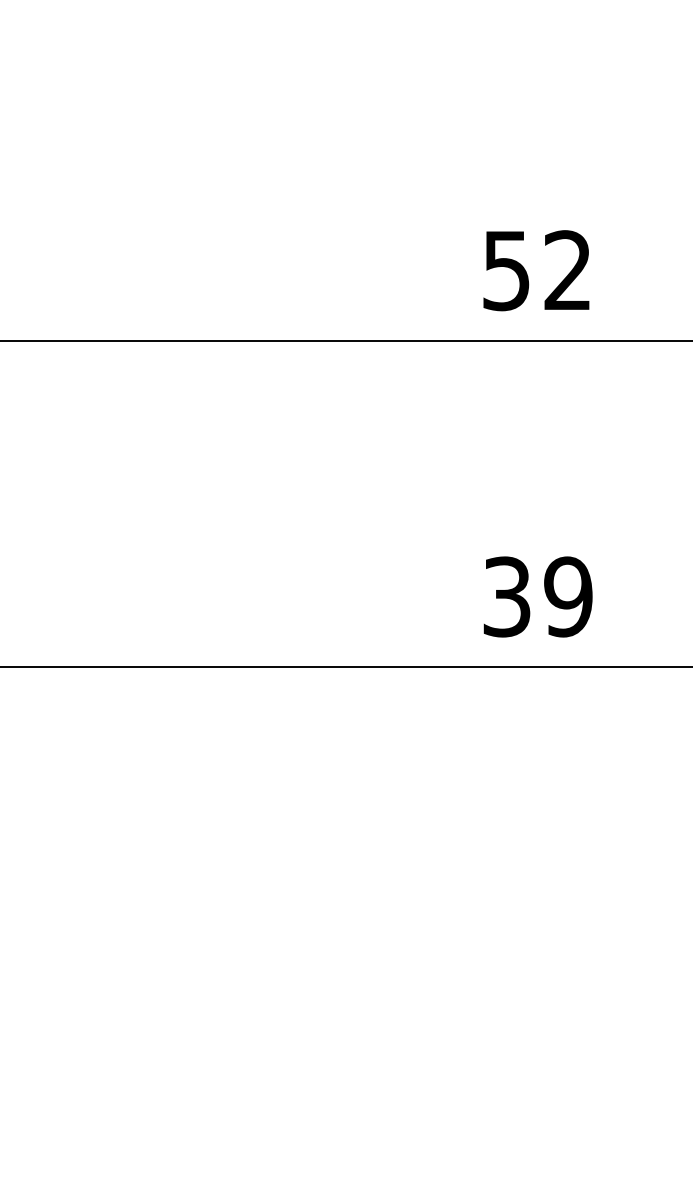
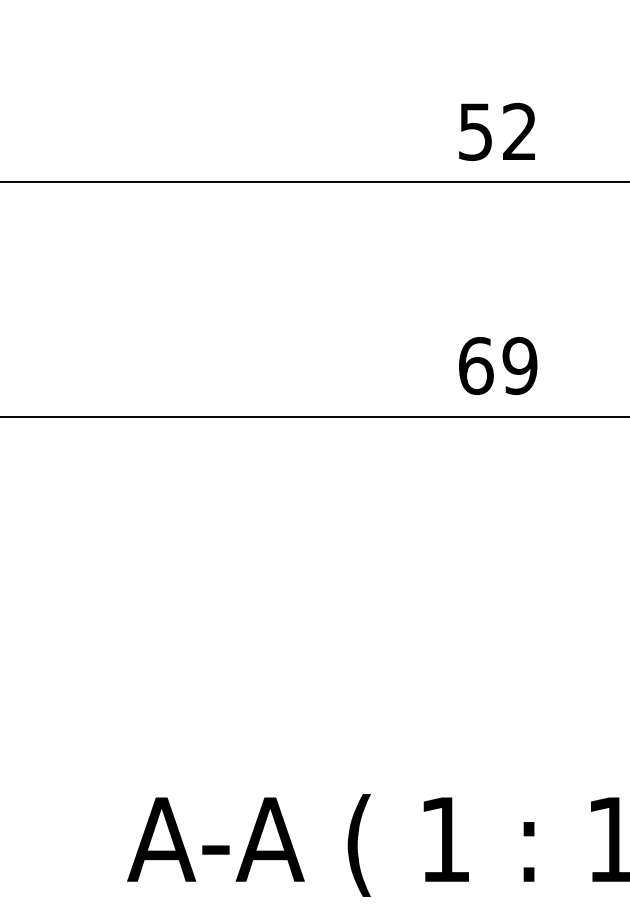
text: (507, 596) -> (476, 365), 39 -> 69

